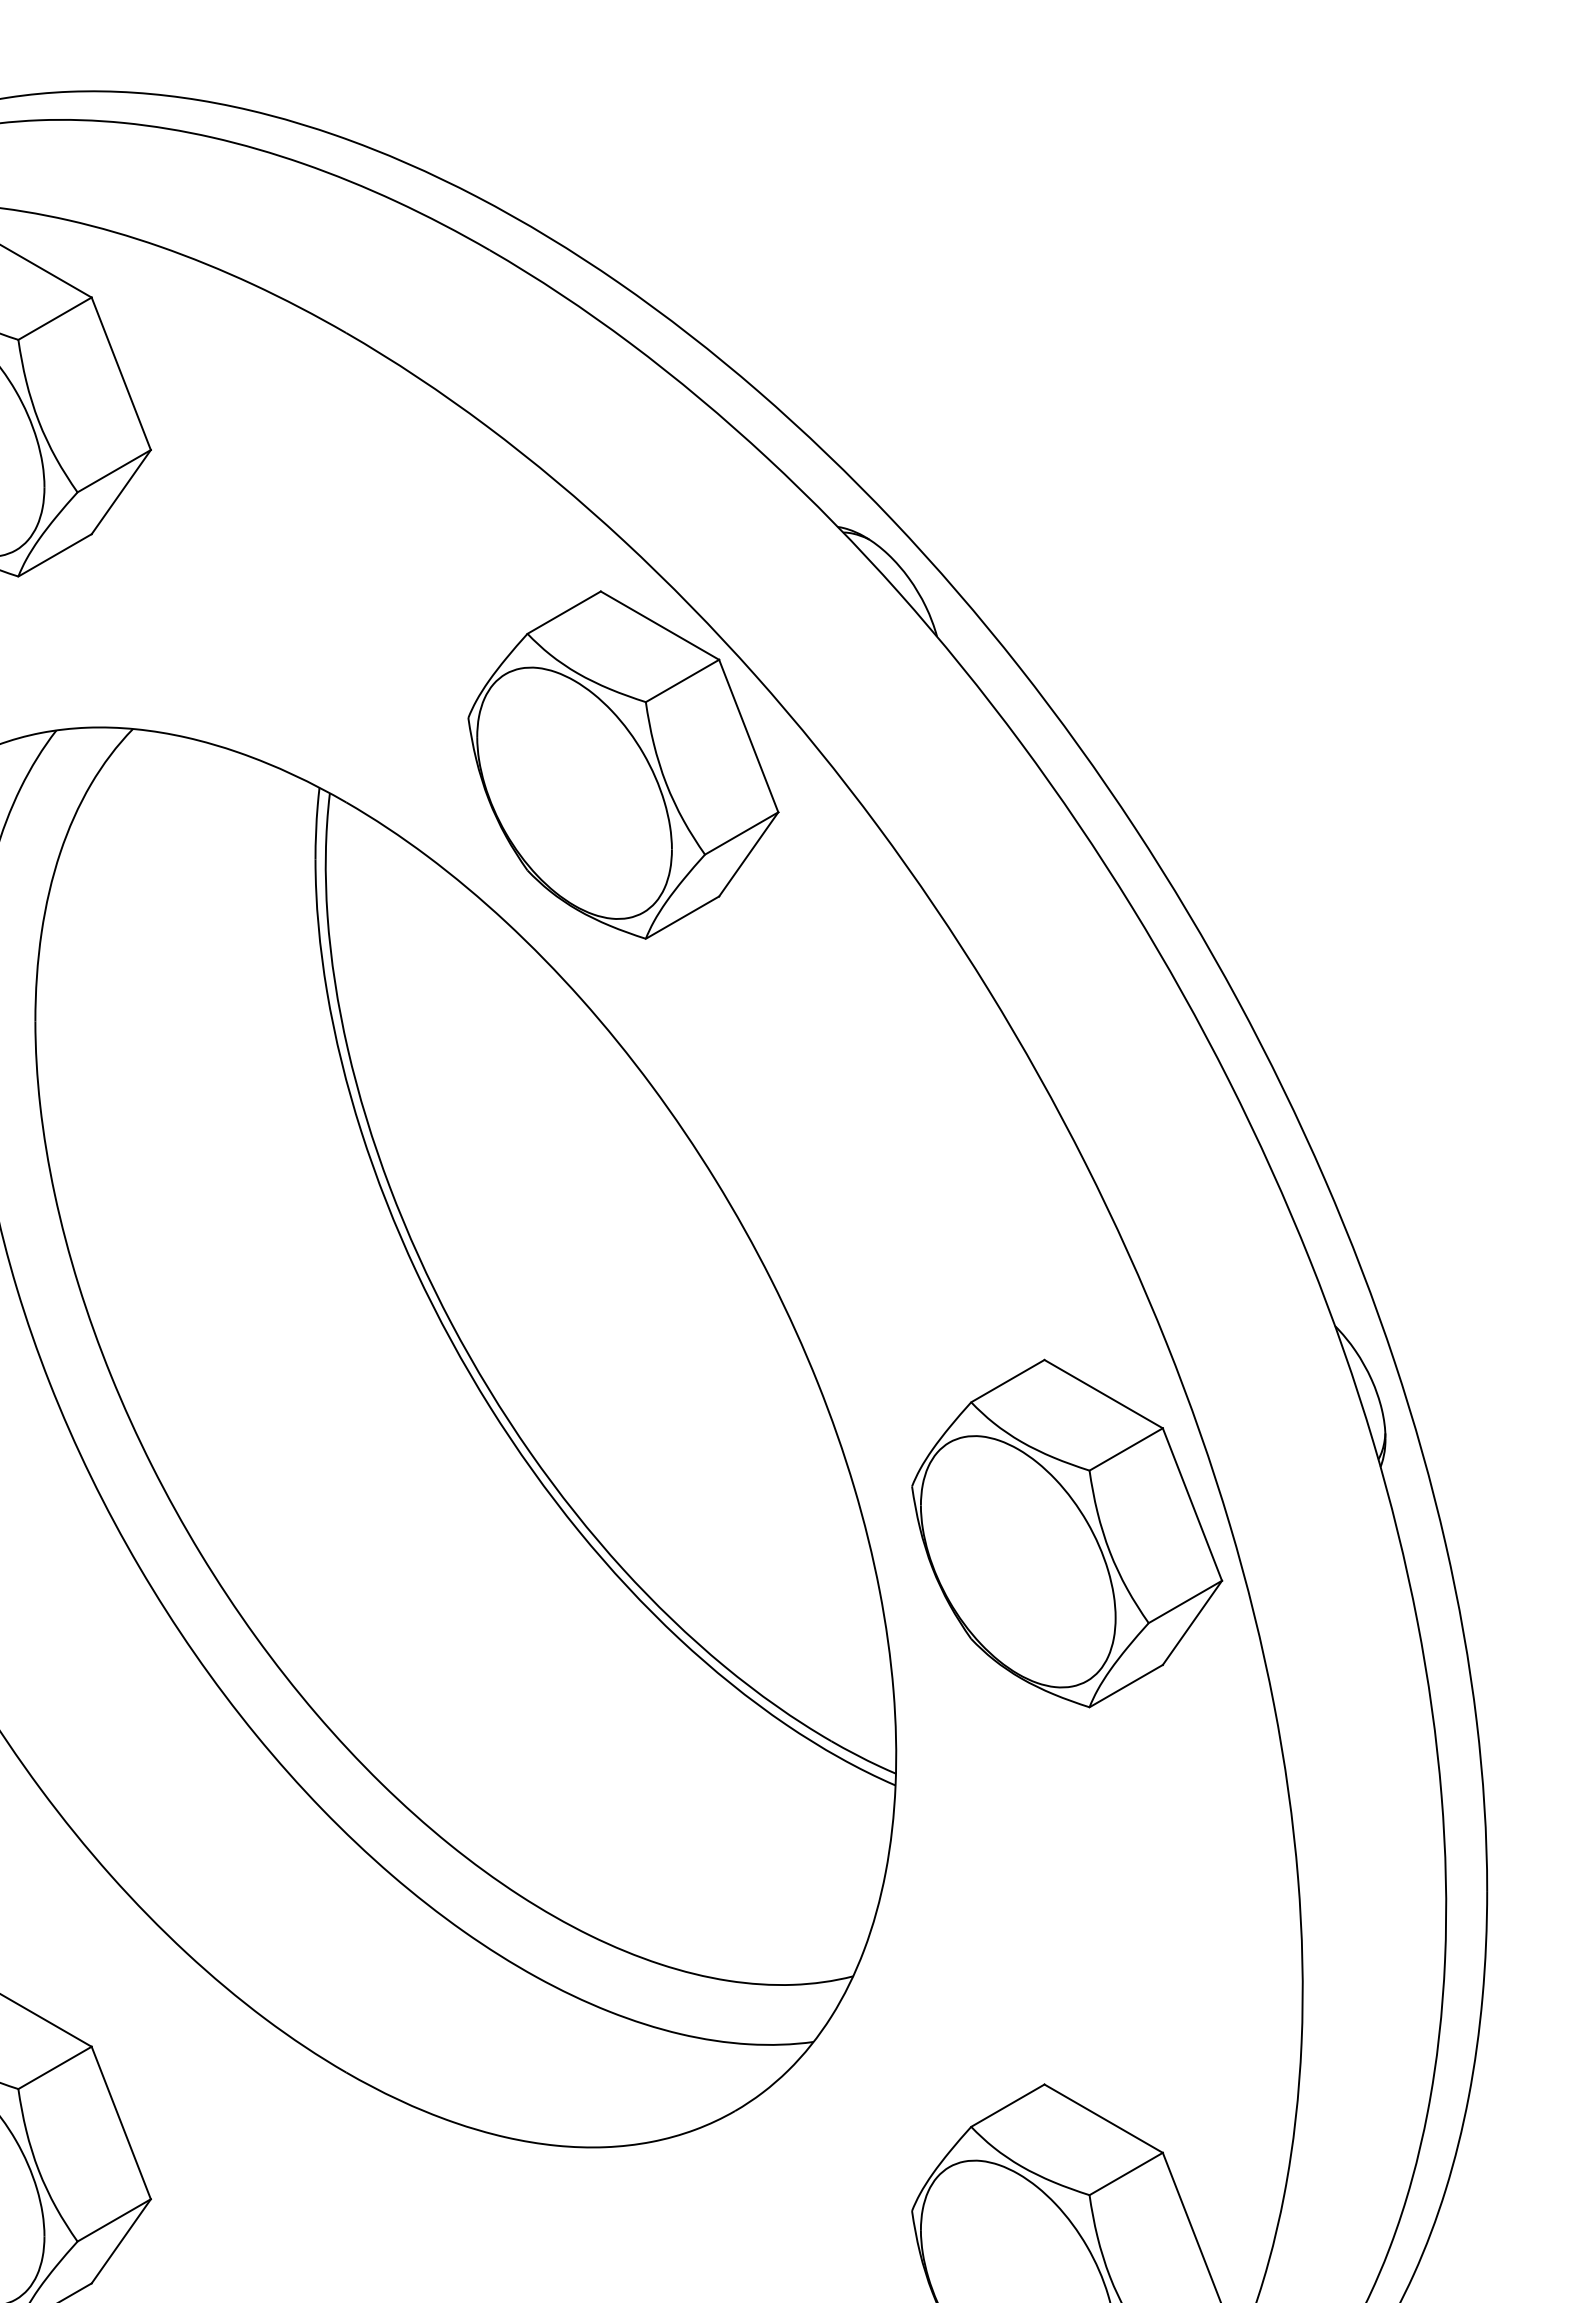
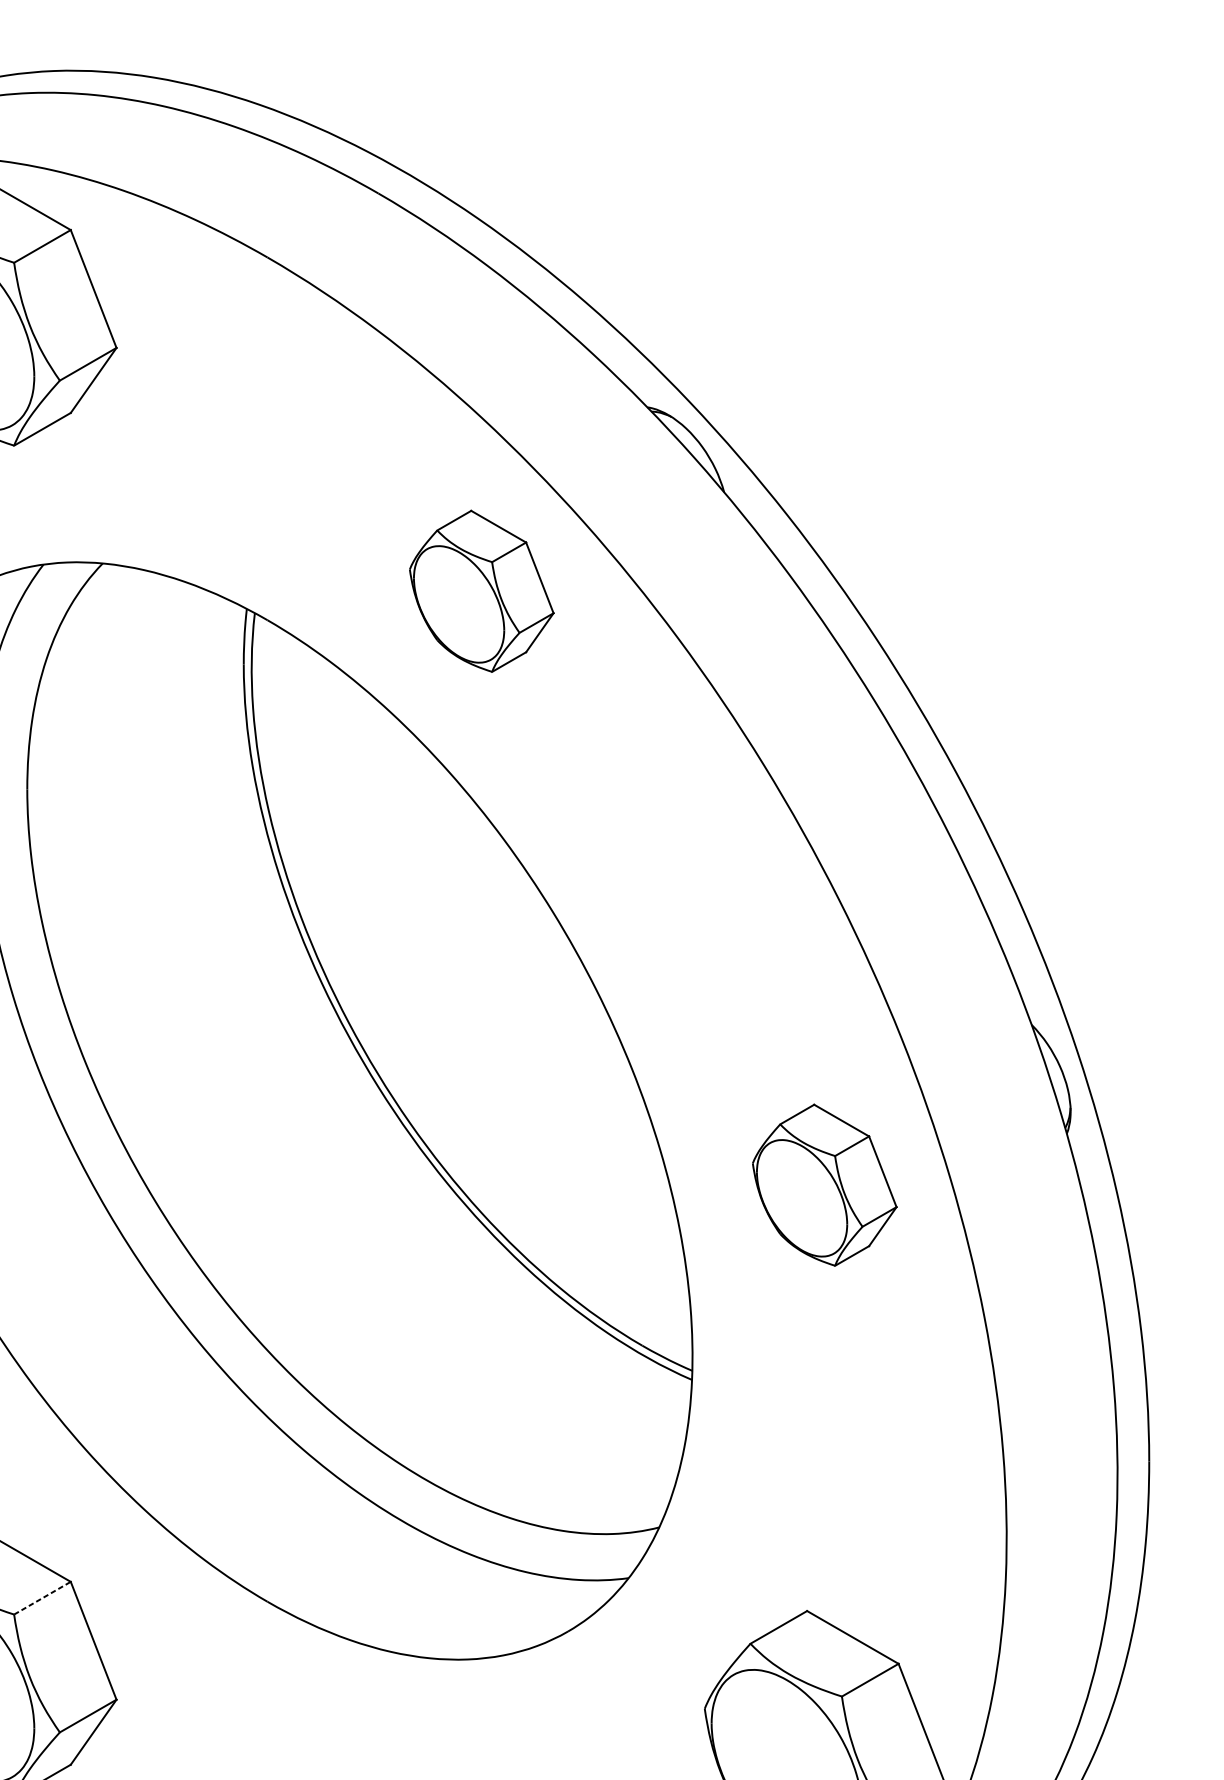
part: (623, 764) -> (481, 590), size x0.6
part: (1067, 1533) -> (824, 1185), size x0.6
line: (55, 2067) -> (42, 1597), solid -> dashed

